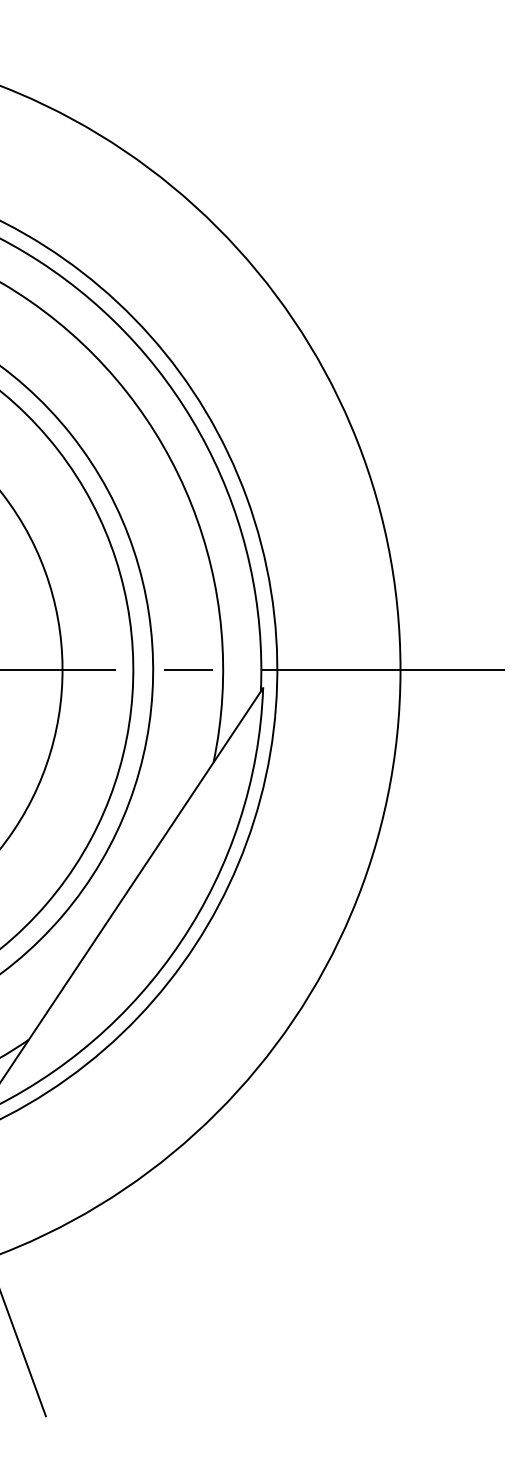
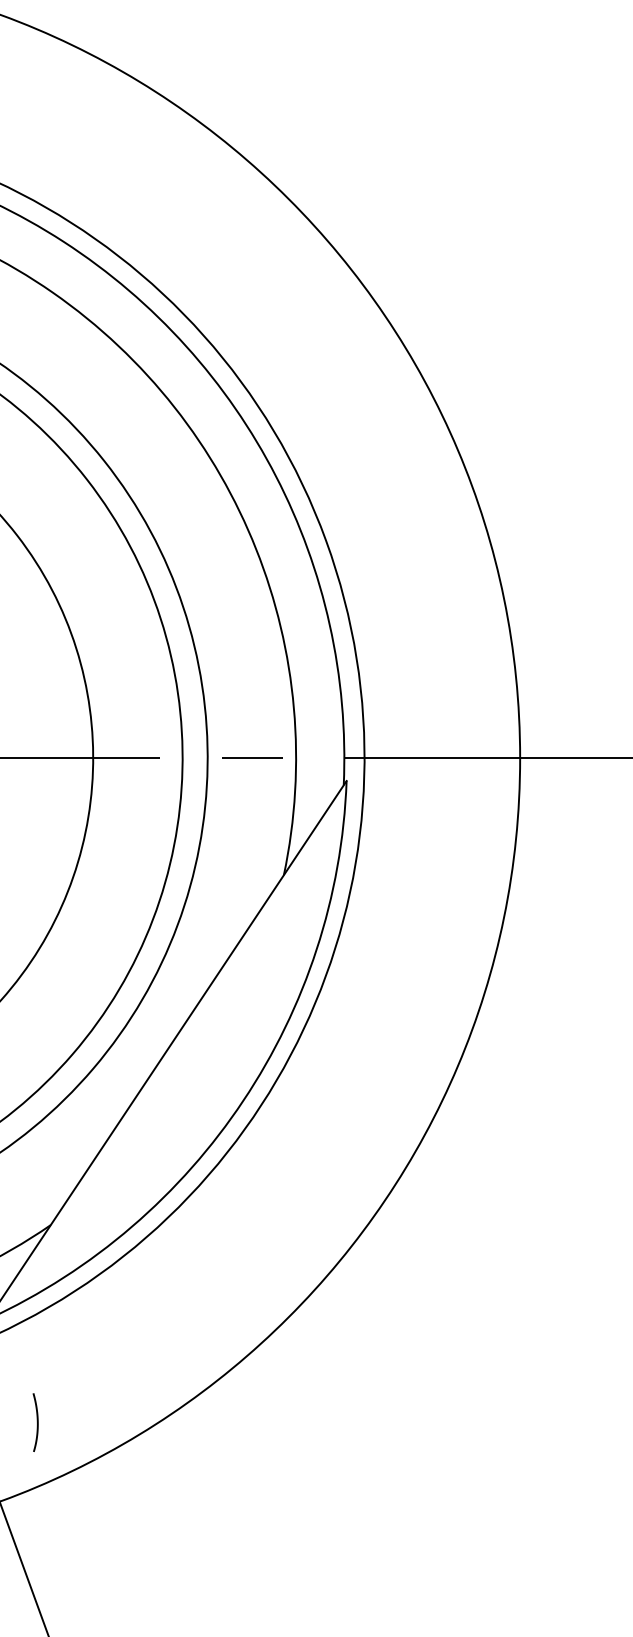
curve: (17, 1195) -> (36, 1421), added

